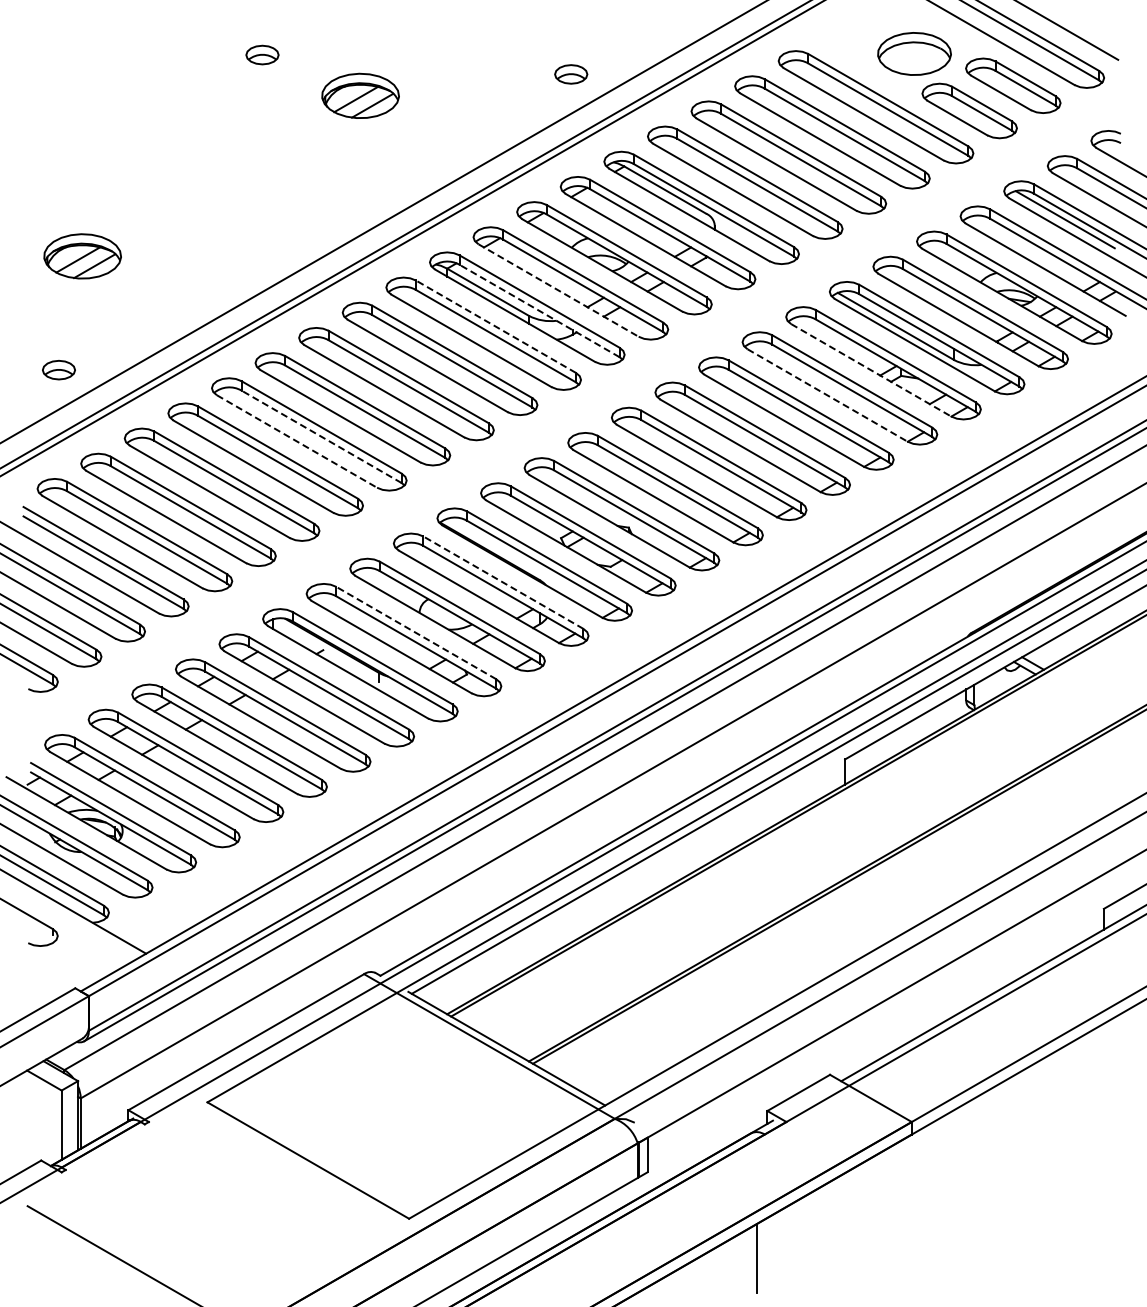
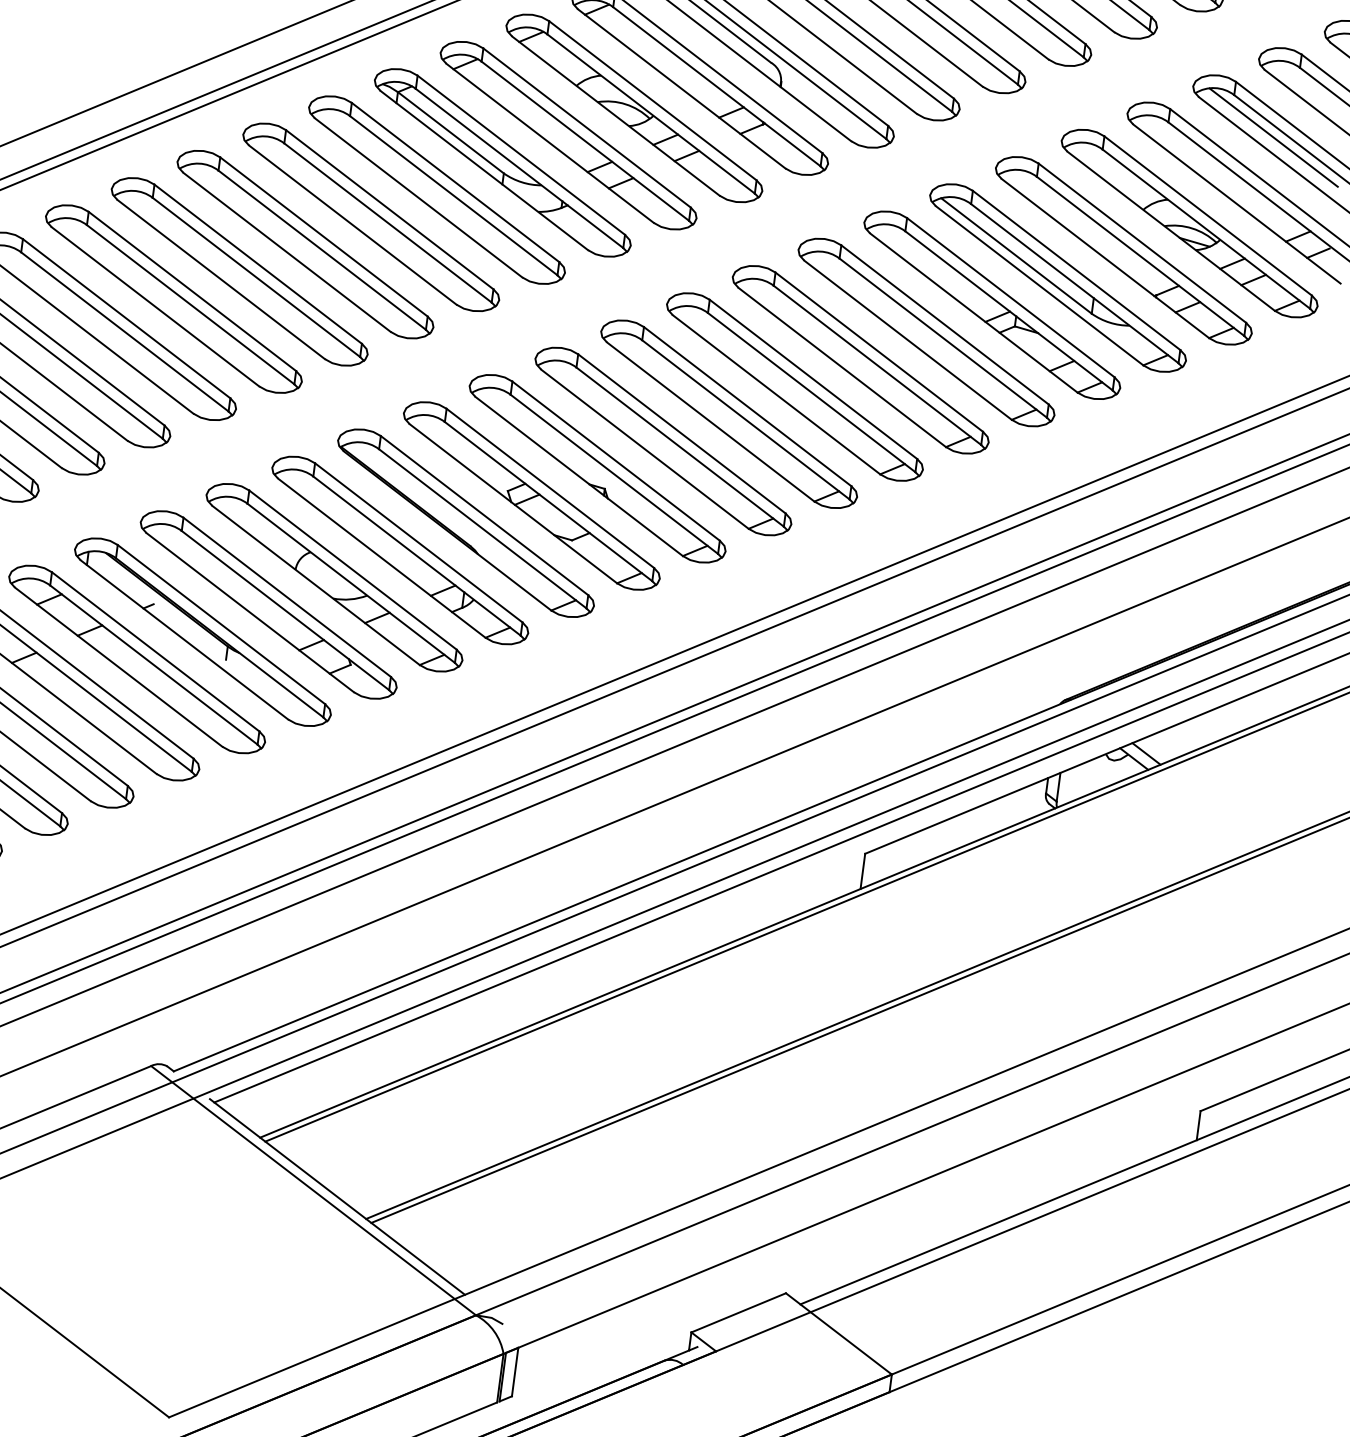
line: (559, 290) -> (551, 143), dashed -> solid
line: (539, 310) -> (519, 167), dashed -> solid
line: (495, 326) -> (454, 182), dashed -> solid
line: (871, 370) -> (974, 313), dashed -> solid
line: (828, 395) -> (909, 340), dashed -> solid
line: (321, 436) -> (190, 304), dashed -> solid
line: (297, 441) -> (156, 306), dashed -> solid
line: (503, 582) -> (418, 542), dashed -> solid
line: (415, 632) -> (286, 596), dashed -> solid

